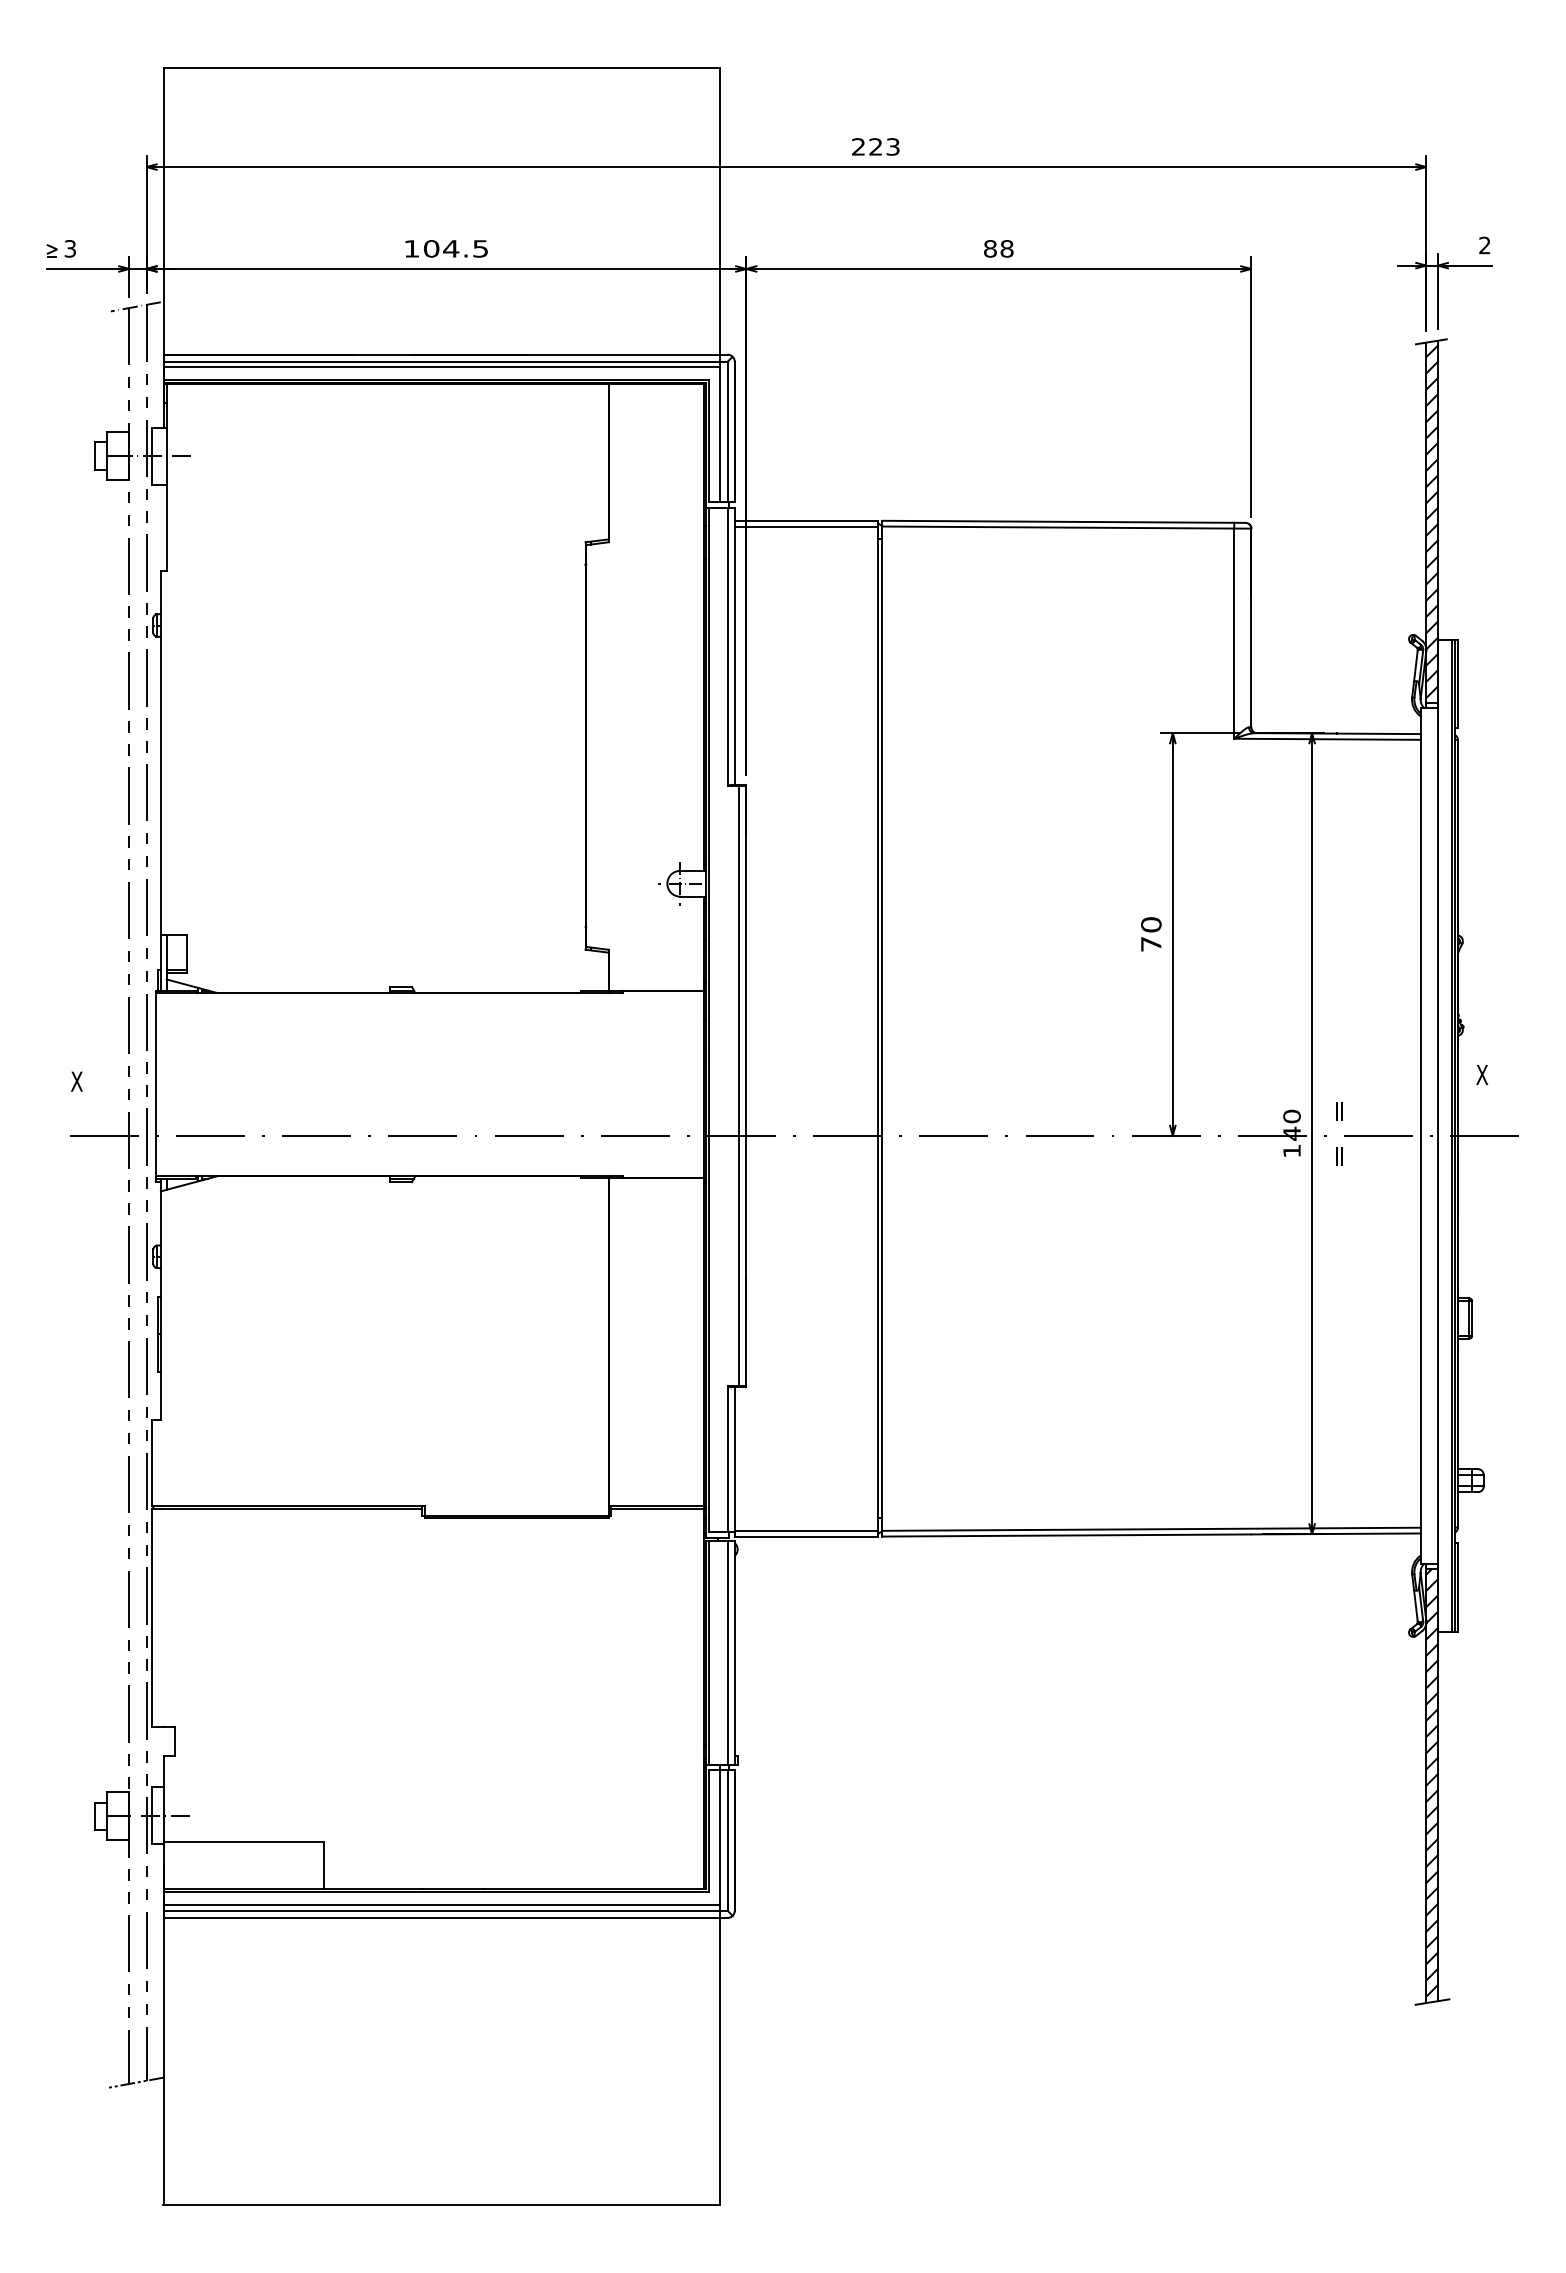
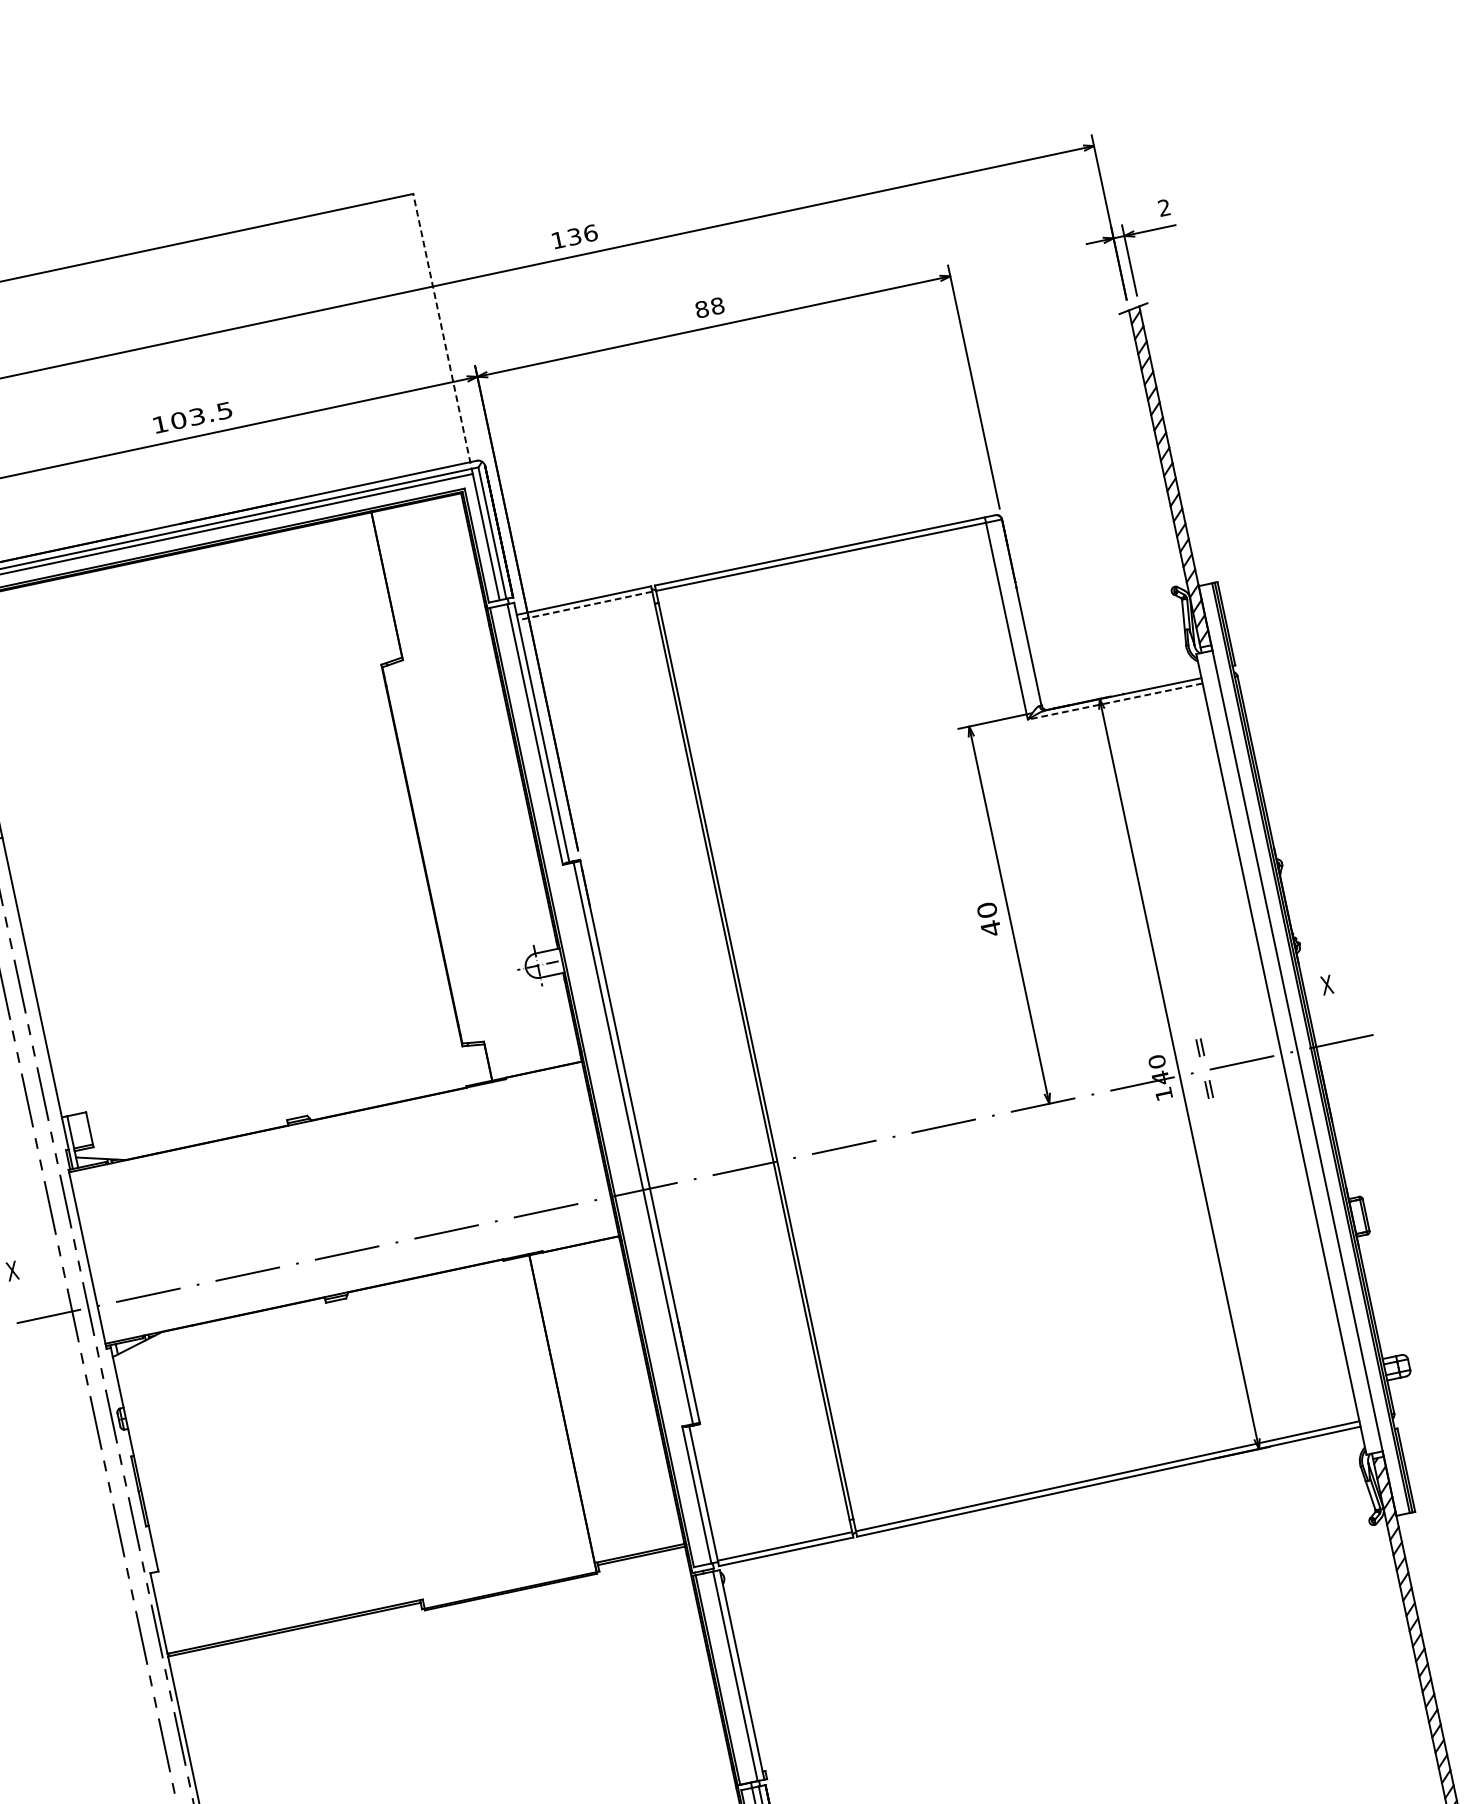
text: (875, 146) -> (574, 236), 223 -> 136
line: (720, 217) -> (443, 333), solid -> dashed
text: (451, 248) -> (197, 416), 104.5 -> 103.5
line: (806, 526) -> (585, 605), solid -> dashed
line: (1326, 739) -> (1114, 701), solid -> dashed
text: (1151, 944) -> (991, 928), 70 -> 40

